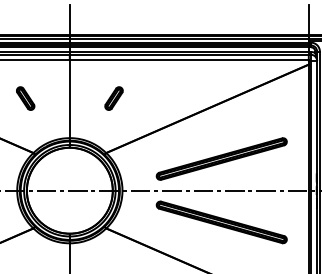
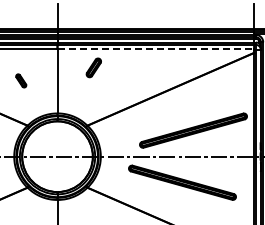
line: (190, 60) -> (156, 49), solid -> dashed
part: (26, 98) -> (21, 80), size x0.7
part: (113, 98) -> (93, 67), moved
part: (221, 158) -> (193, 130), moved

